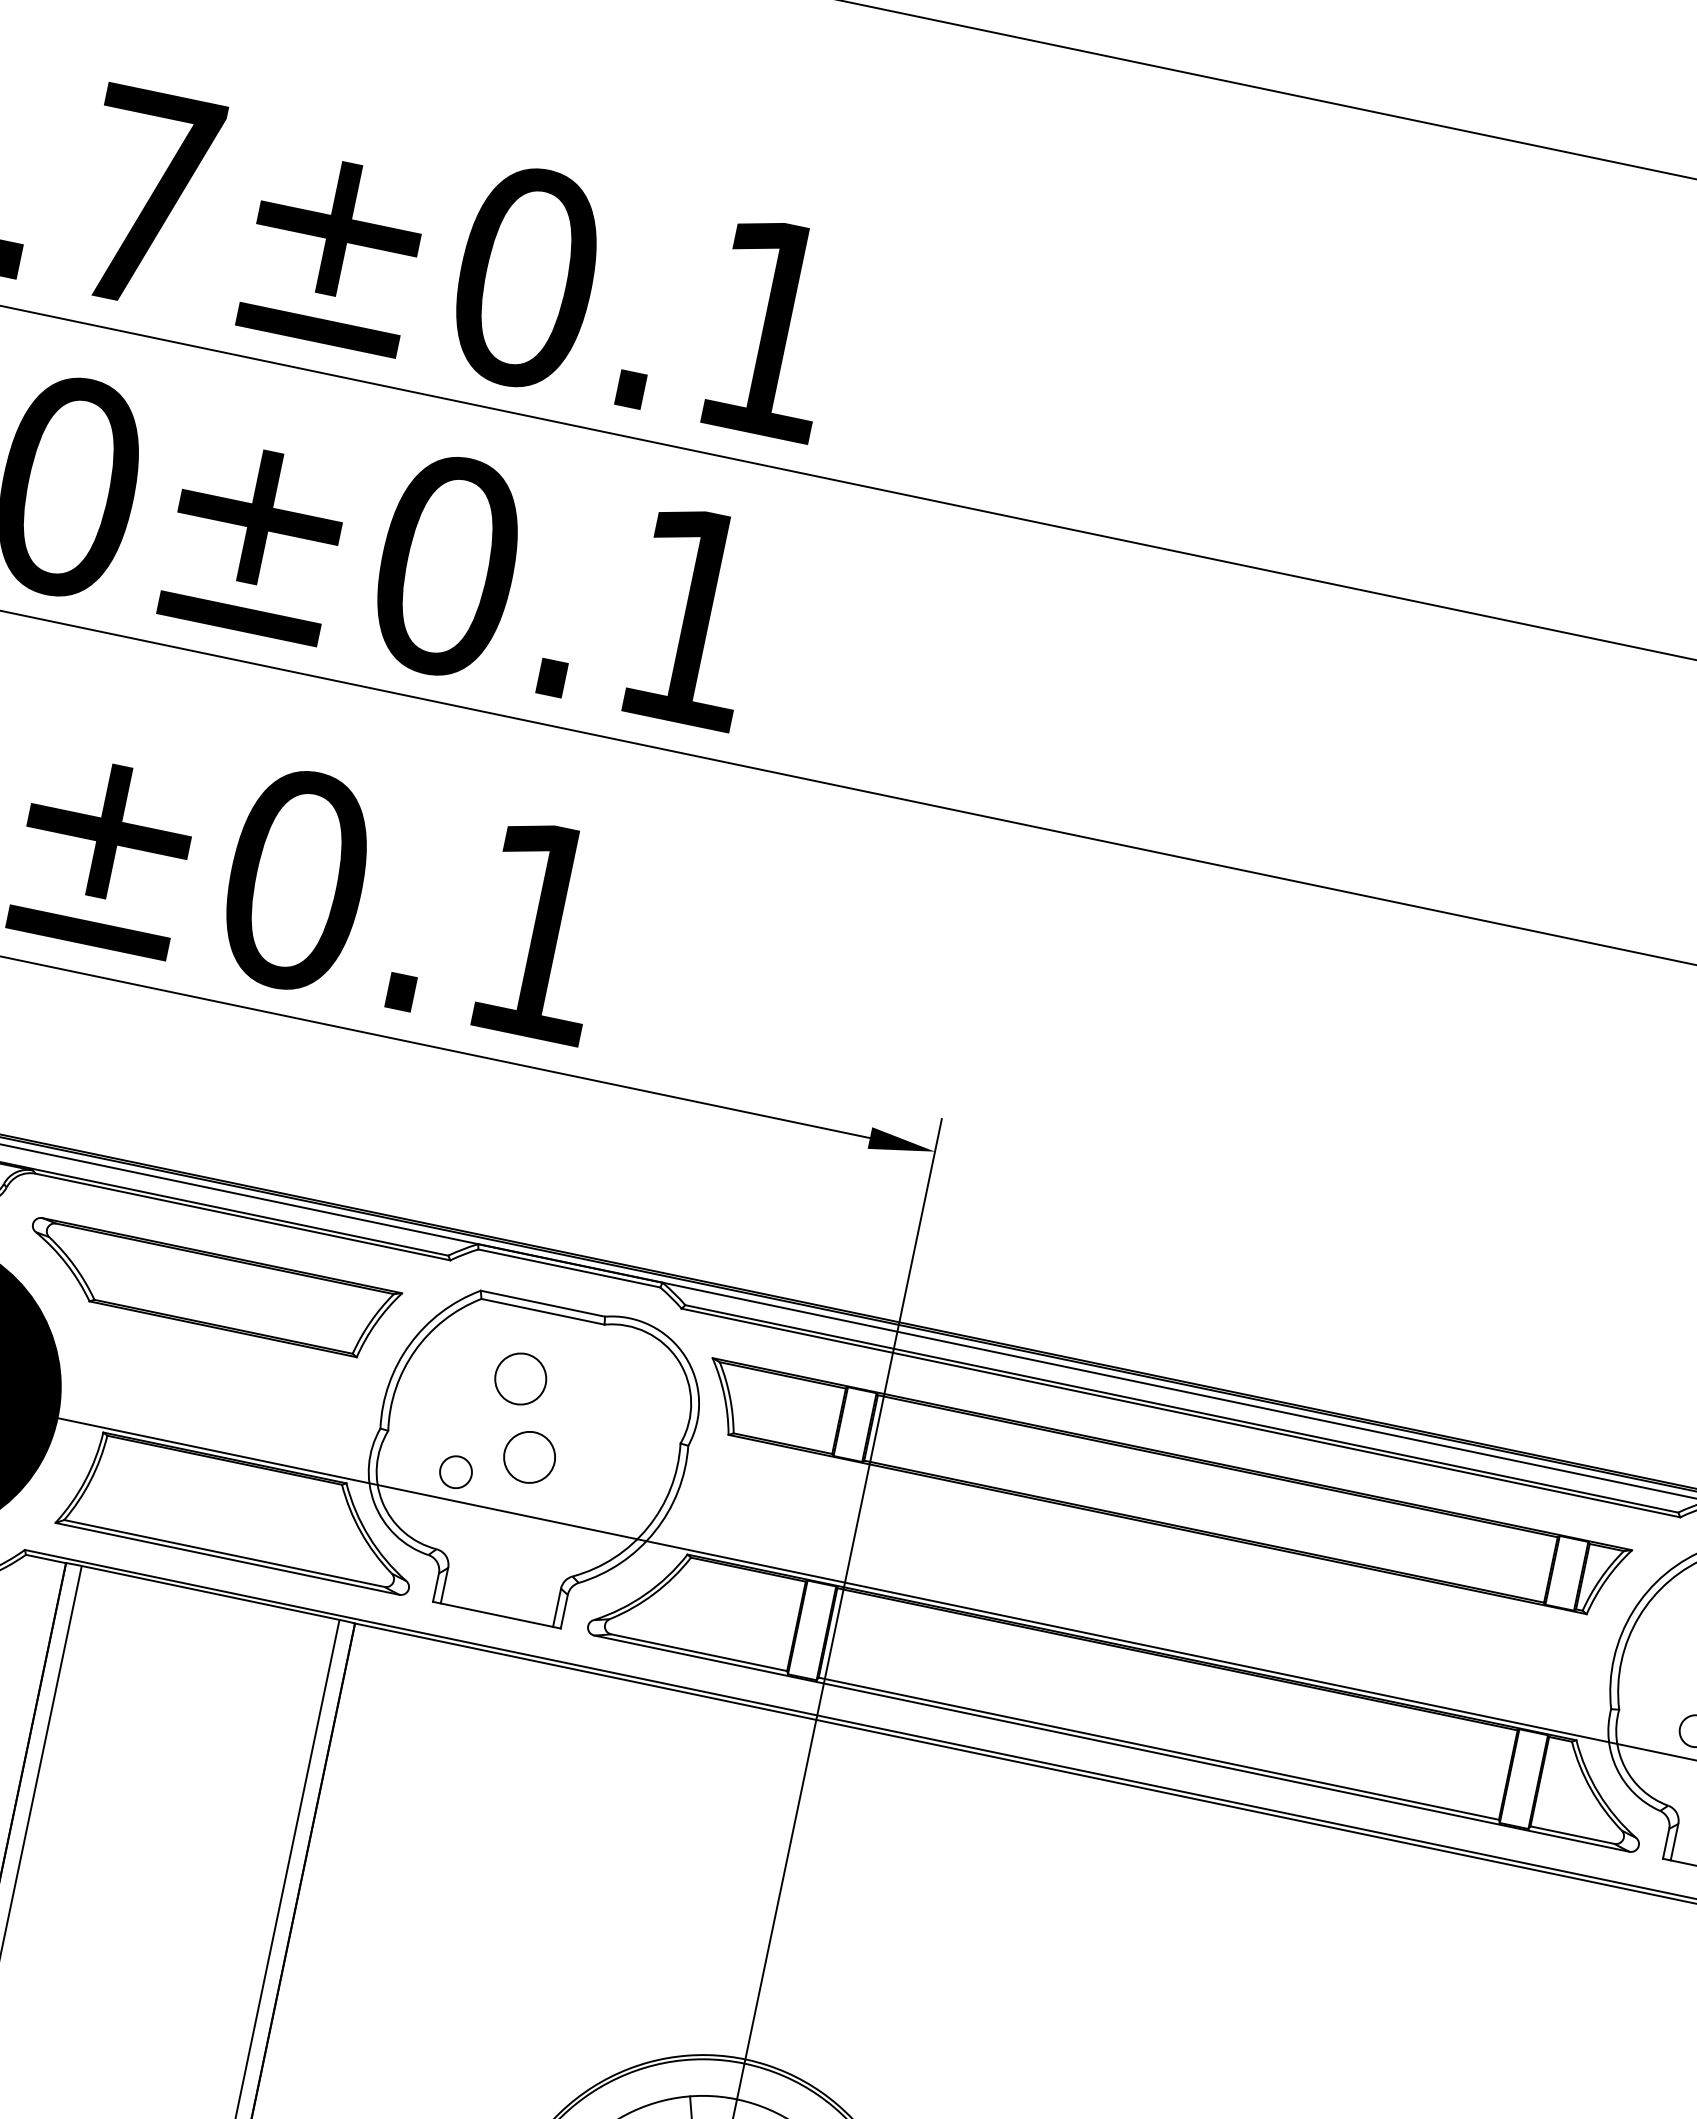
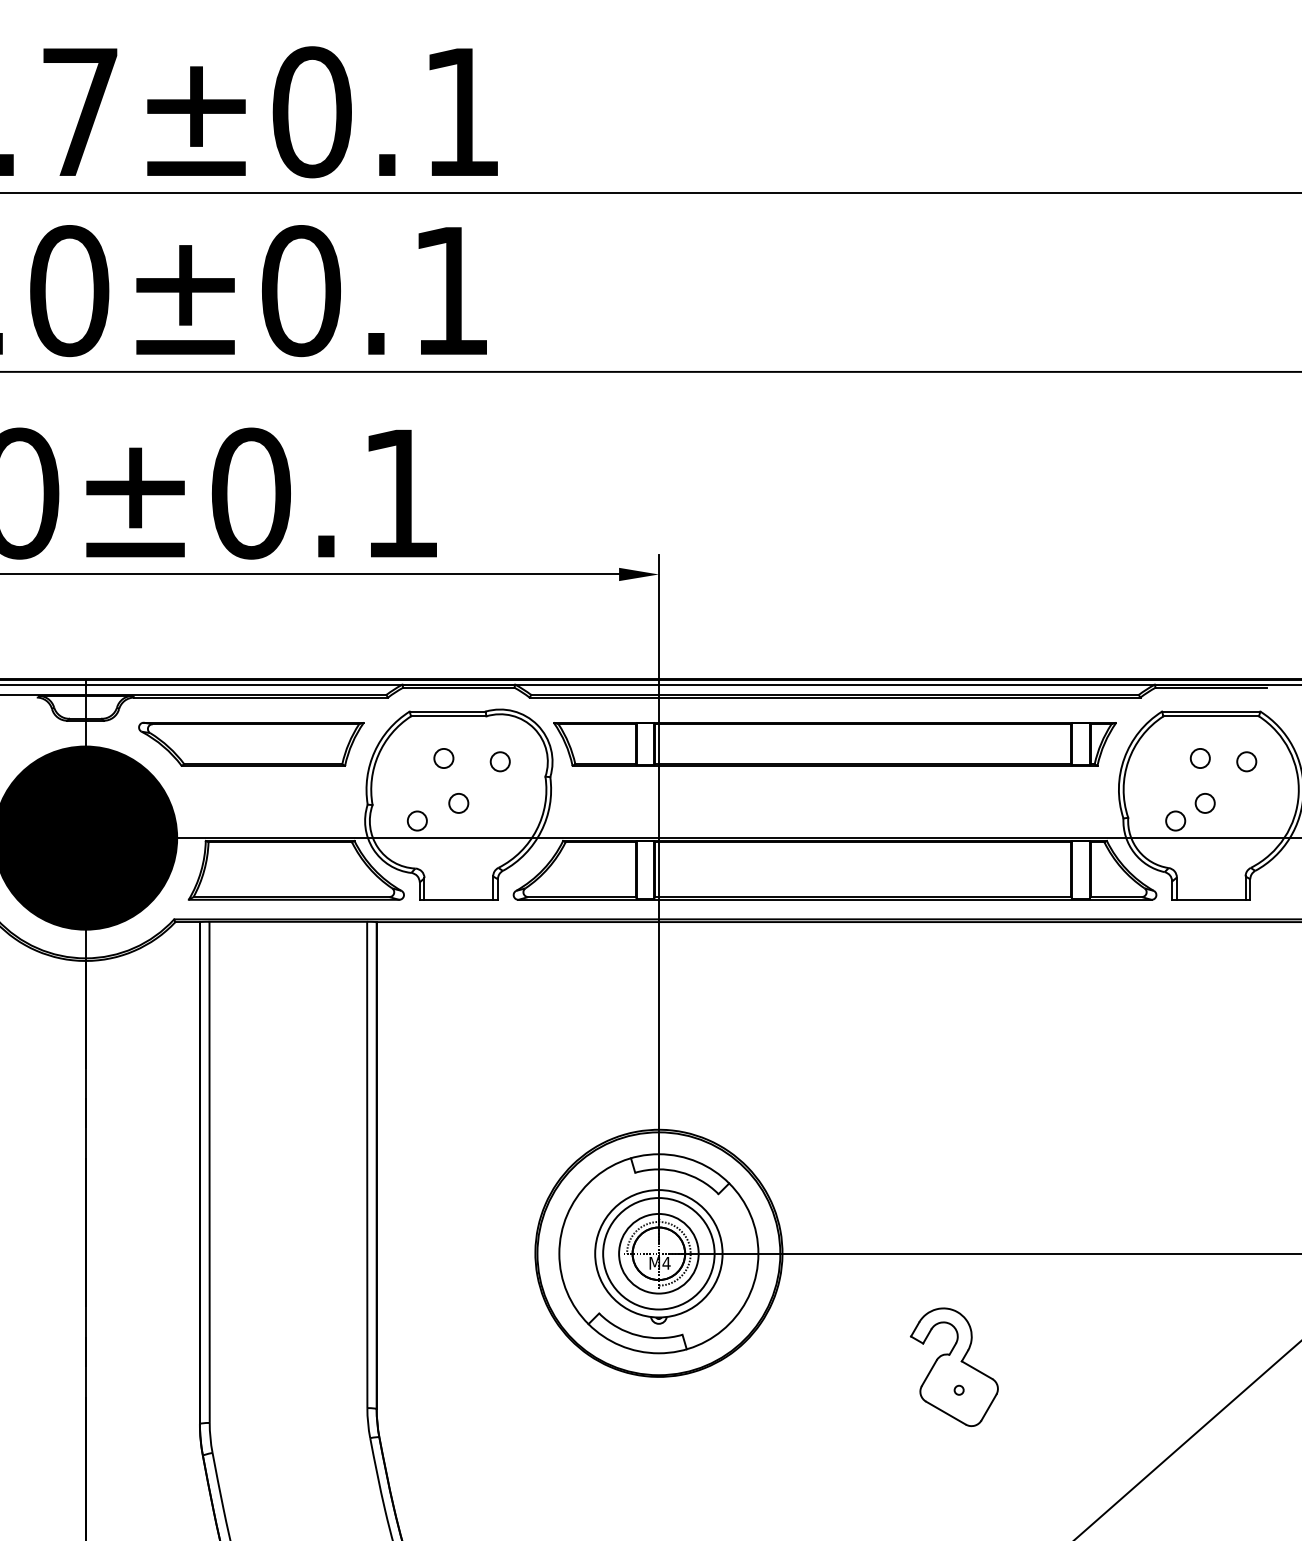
circle: (520, 1378) -> (443, 758), size x0.62
circle: (610, 1402) -> (499, 761), added
circle: (529, 1457) -> (458, 803), size x0.62

